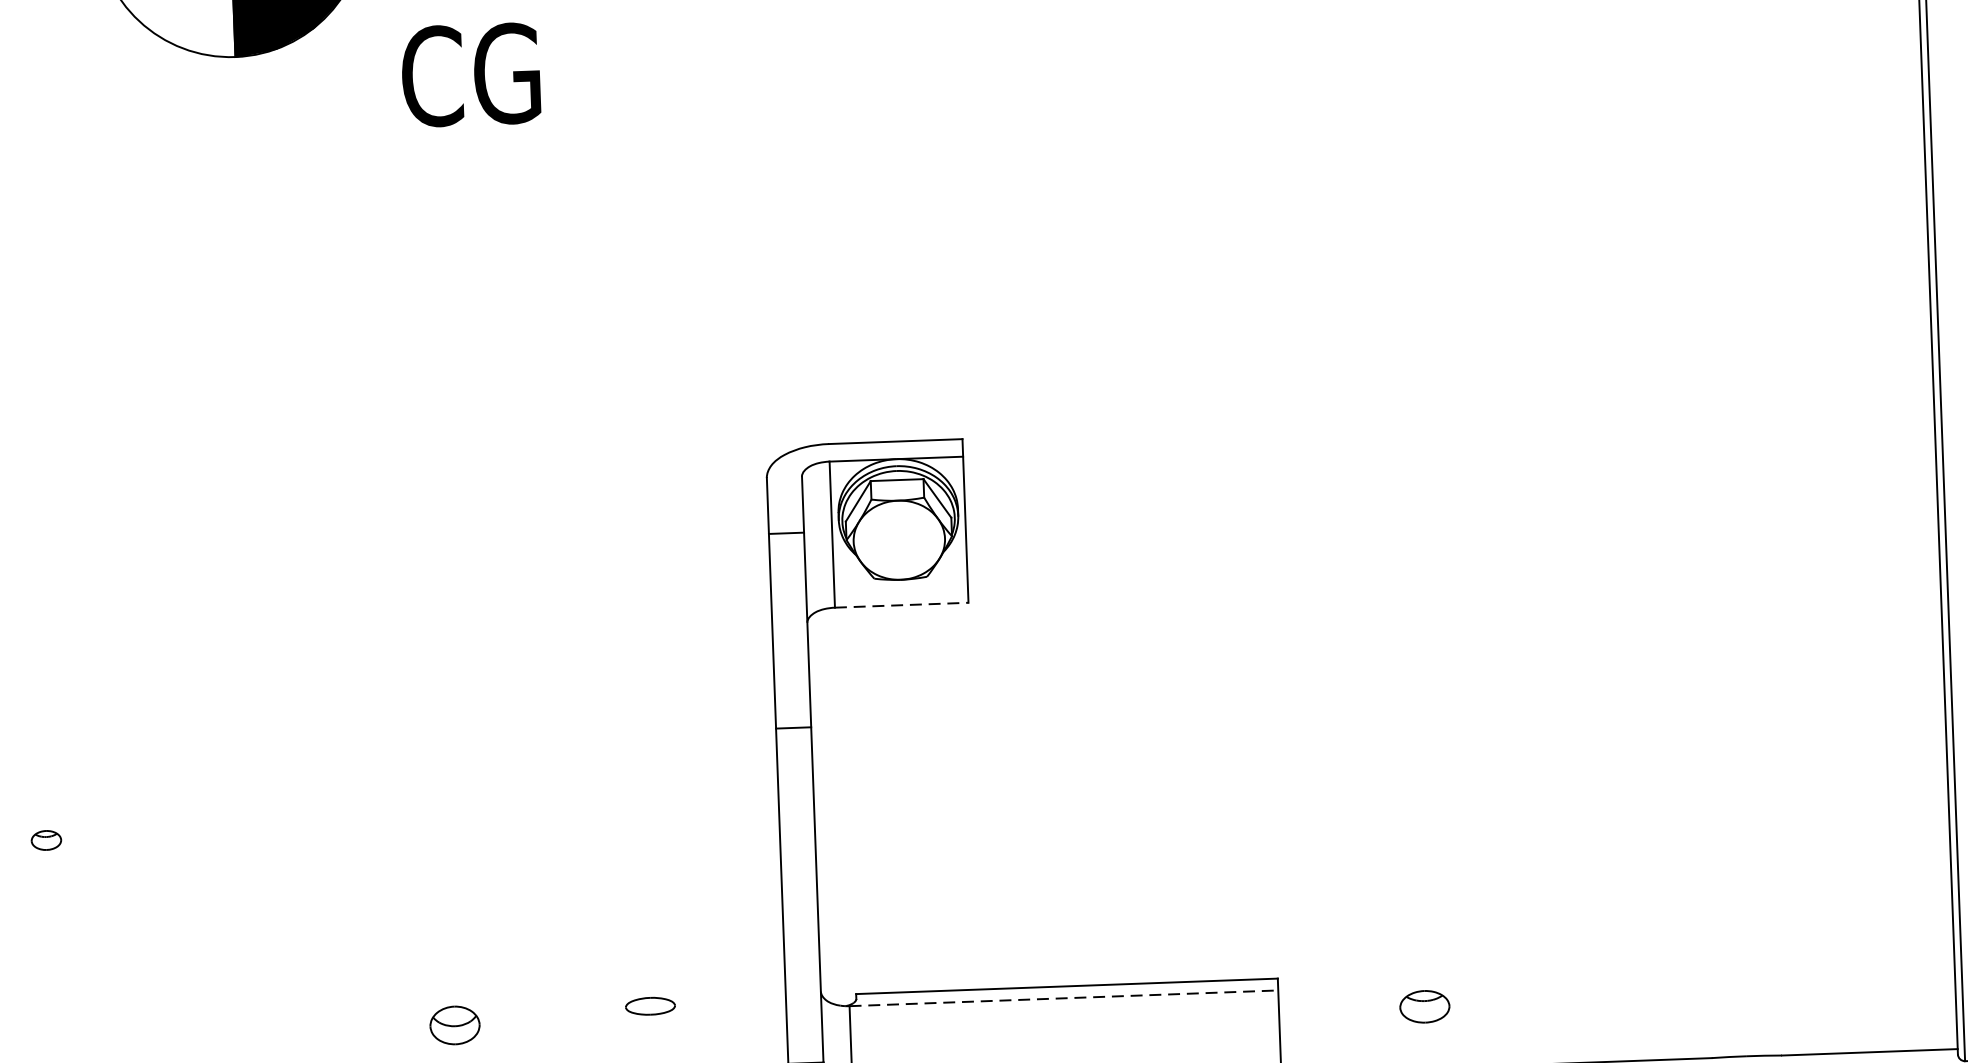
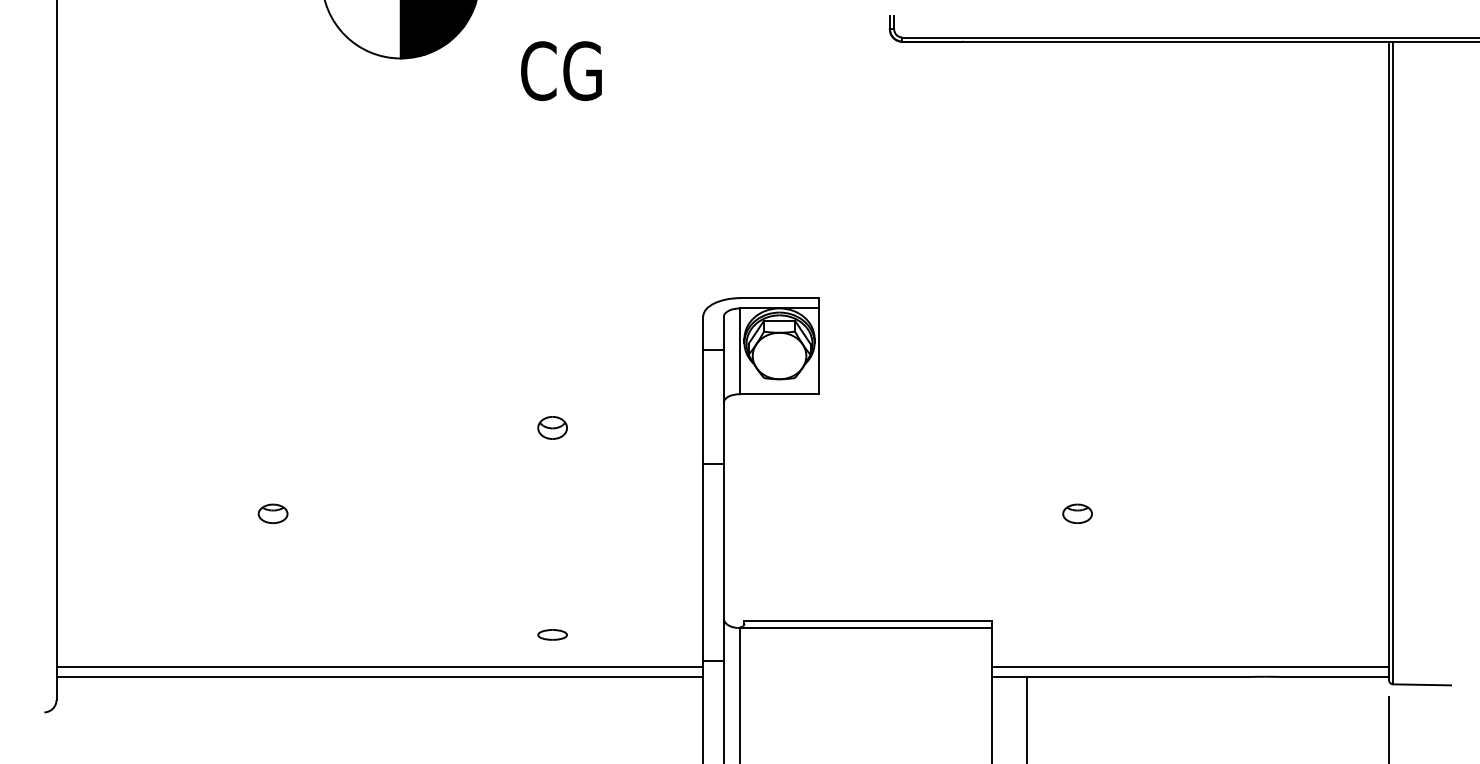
text: (471, 73) -> (561, 70), moved
line: (903, 605) -> (780, 394), dashed -> solid
part: (45, 840) -> (272, 513), size x1.67
line: (1064, 998) -> (866, 628), dashed -> solid
part: (650, 1005) -> (552, 634), moved
part: (1424, 1006) -> (1077, 513), moved
part: (454, 1024) -> (552, 427), moved
line: (1618, 1043) -> (1190, 666), added

